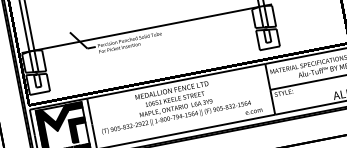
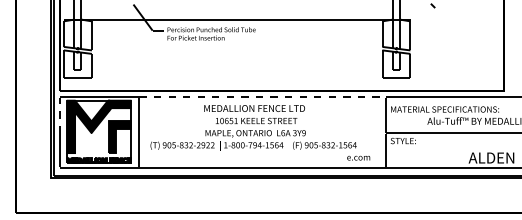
line: (176, 81) -> (263, 97), solid -> dashed
line: (32, 122) -> (59, 115), solid -> dashed

